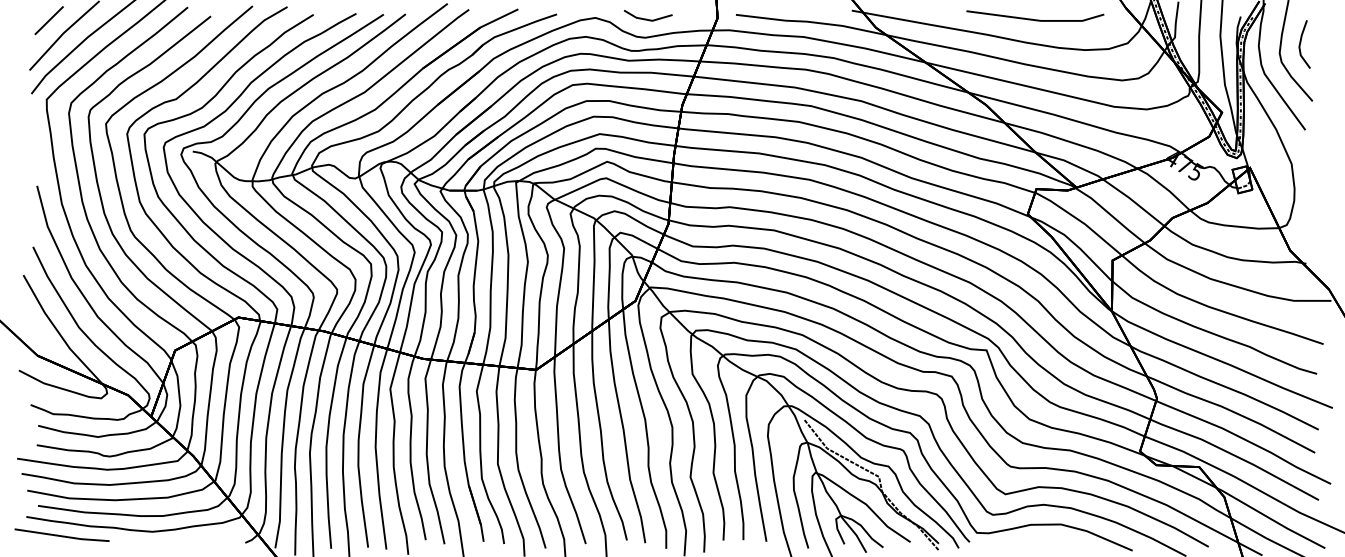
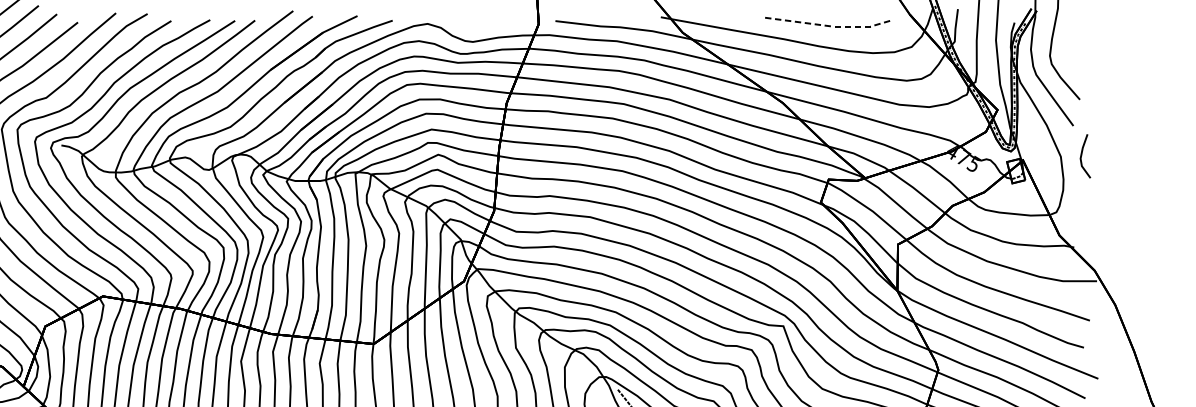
line: (646, 18) -> (474, 24), removed
line: (1036, 20) -> (828, 26), solid -> dashed
line: (1301, 42) -> (1082, 154), moved

